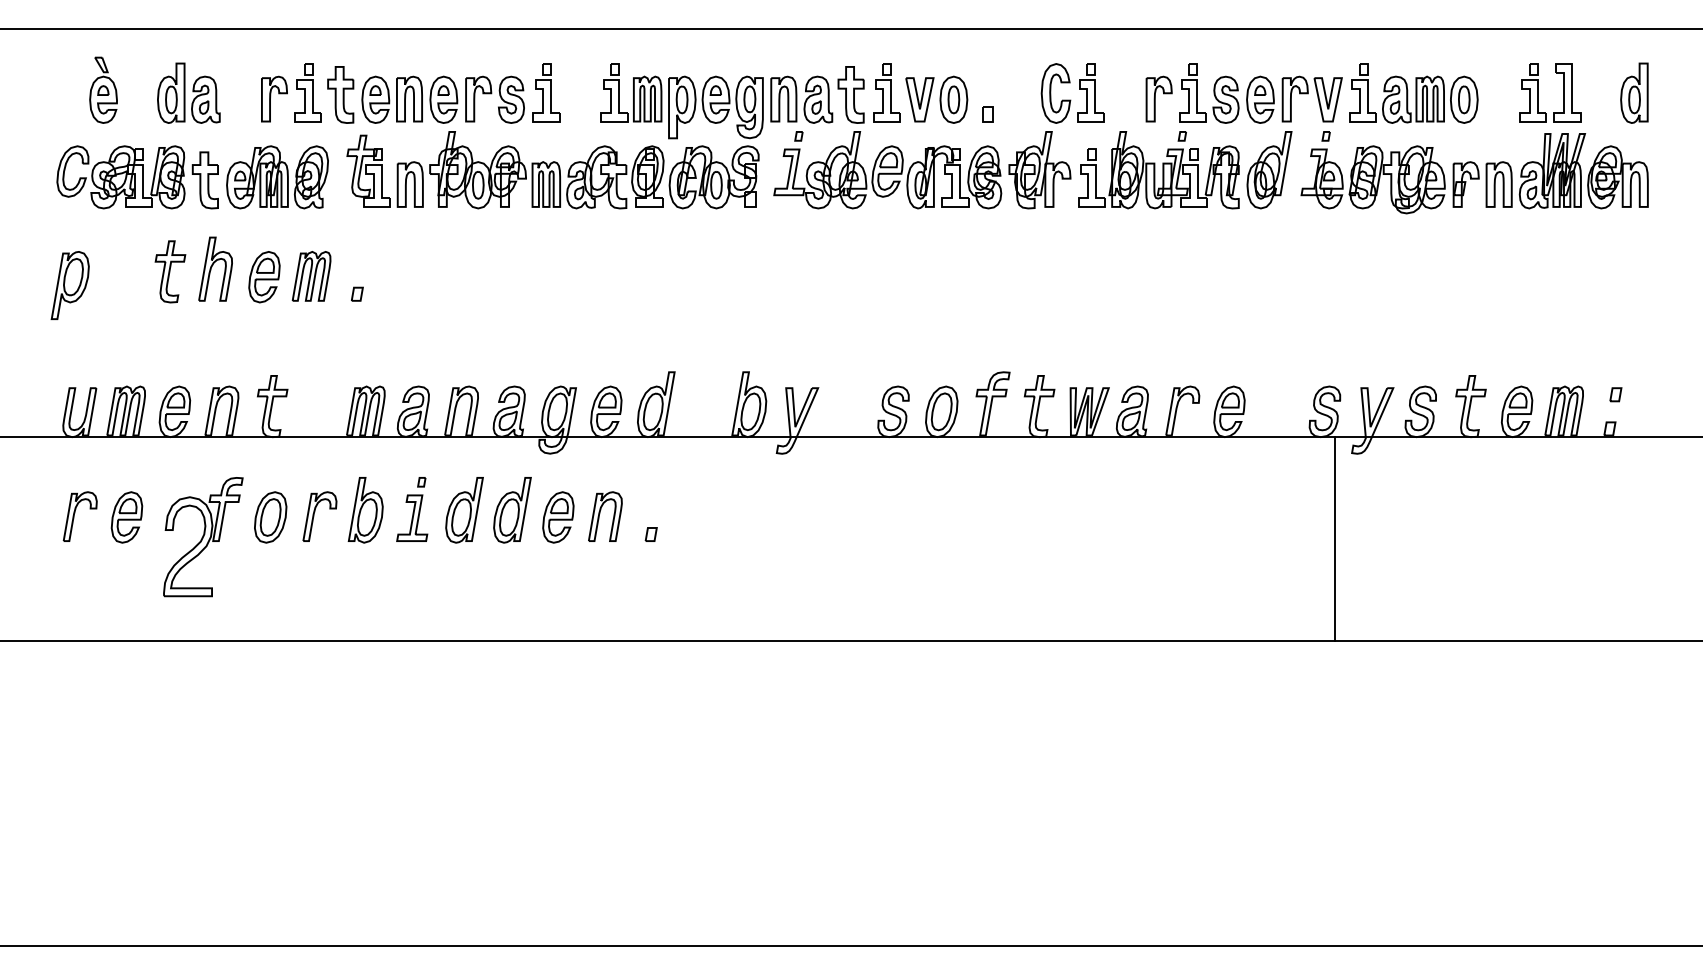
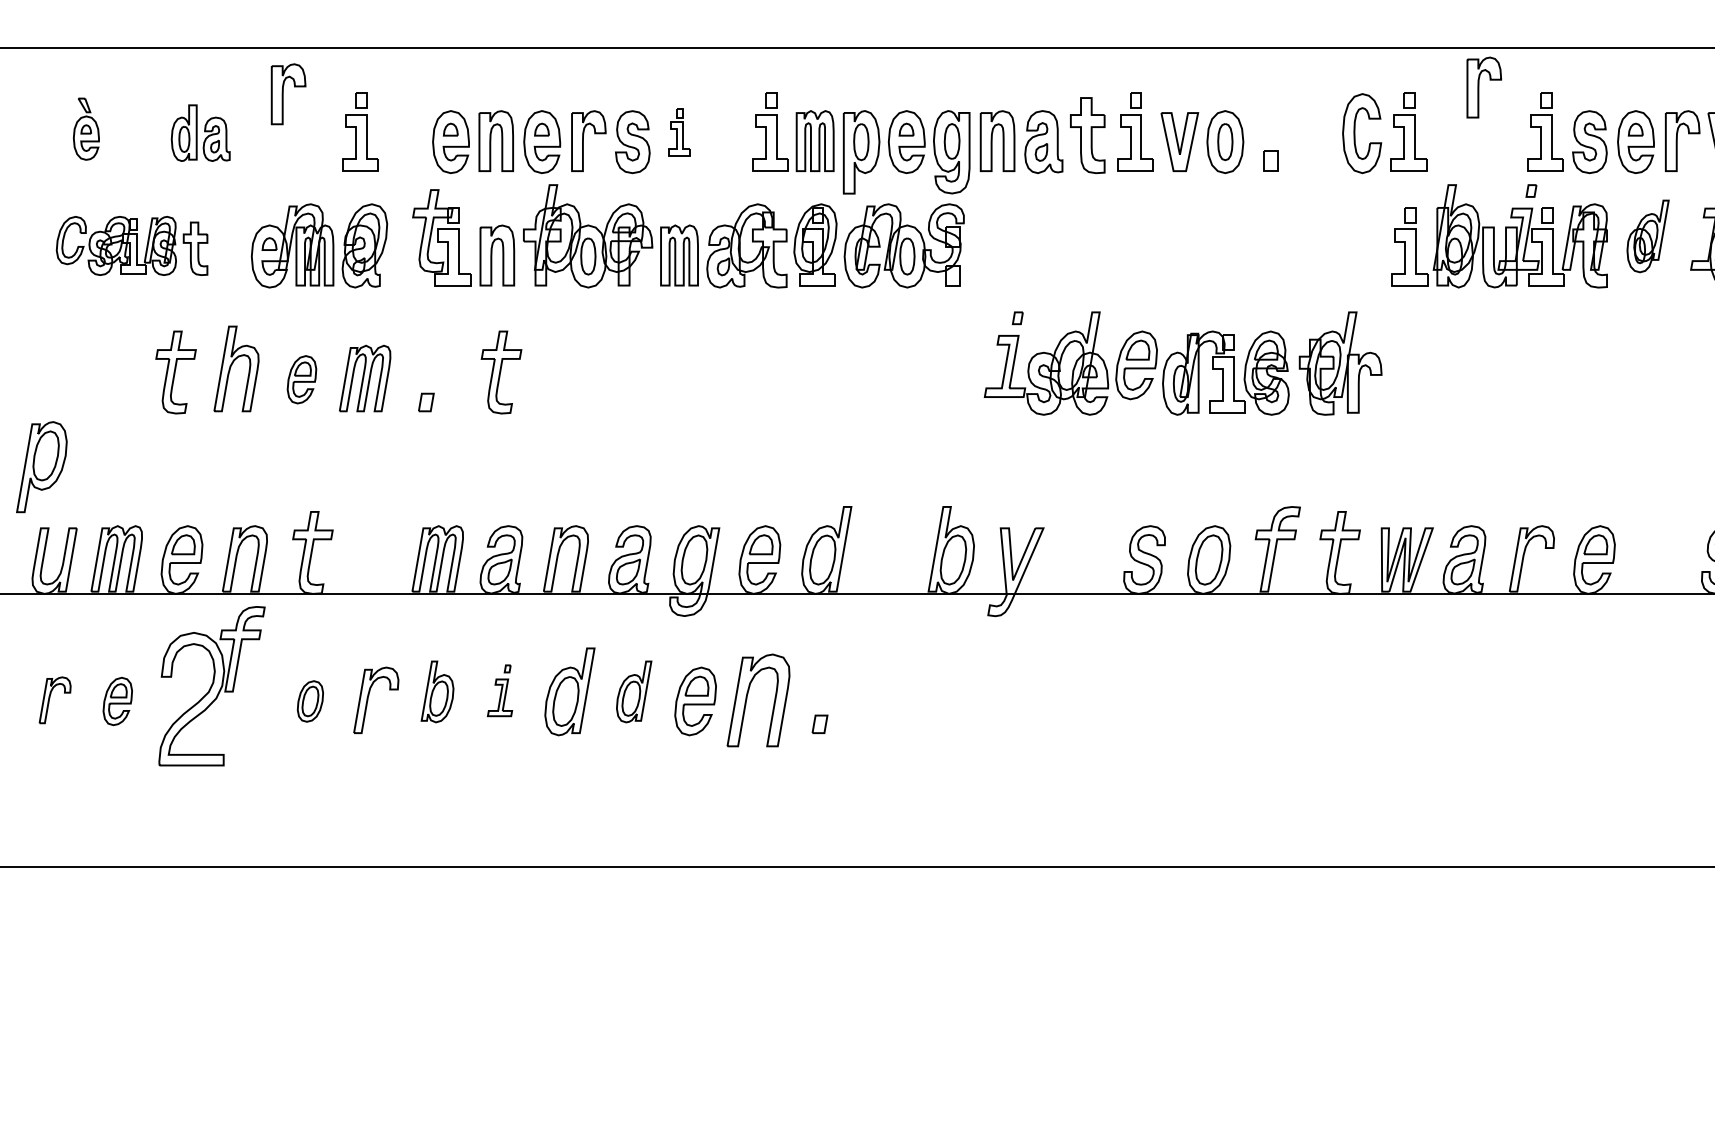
part: (103, 89) -> (86, 128), size x0.7
part: (188, 92) -> (200, 132), size x0.7
part: (546, 92) -> (679, 132), size x0.6
part: (340, 94) -> (403, 134), removed
part: (274, 98) -> (288, 93), moved
part: (1158, 98) -> (1483, 86), moved
part: (922, 170) -> (1183, 363), moved
part: (1269, 170) -> (1648, 236), size x0.7
part: (137, 177) -> (131, 246), size x0.7
part: (413, 271) -> (501, 372), added
part: (264, 277) -> (302, 380), size x0.7
part: (69, 285) -> (40, 467), moved
part: (412, 509) -> (500, 690), size x0.6
part: (365, 510) -> (437, 692), size x0.7
part: (512, 510) -> (634, 692), size x0.7
part: (79, 516) -> (54, 700), size x0.7
part: (605, 516) -> (758, 700), size x1.4
part: (126, 517) -> (117, 701), size x0.7
part: (270, 517) -> (310, 701), size x0.6
part: (203, 537) -> (212, 686), moved

